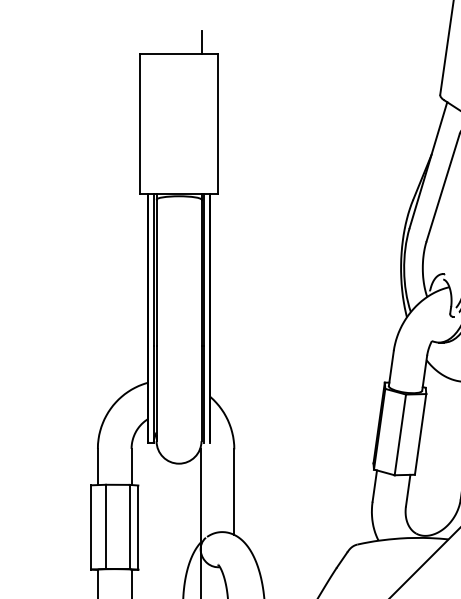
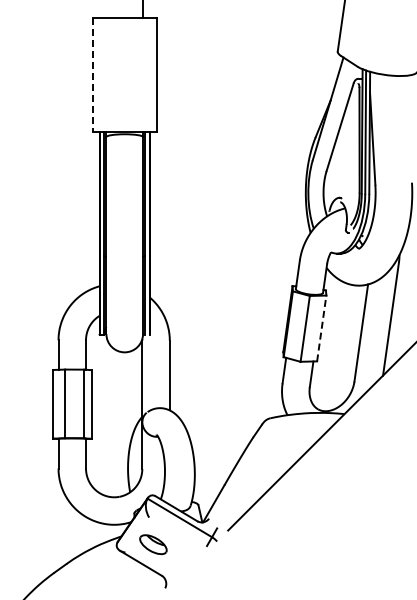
line: (139, 124) -> (92, 75), solid -> dashed
line: (420, 433) -> (321, 327), solid -> dashed

